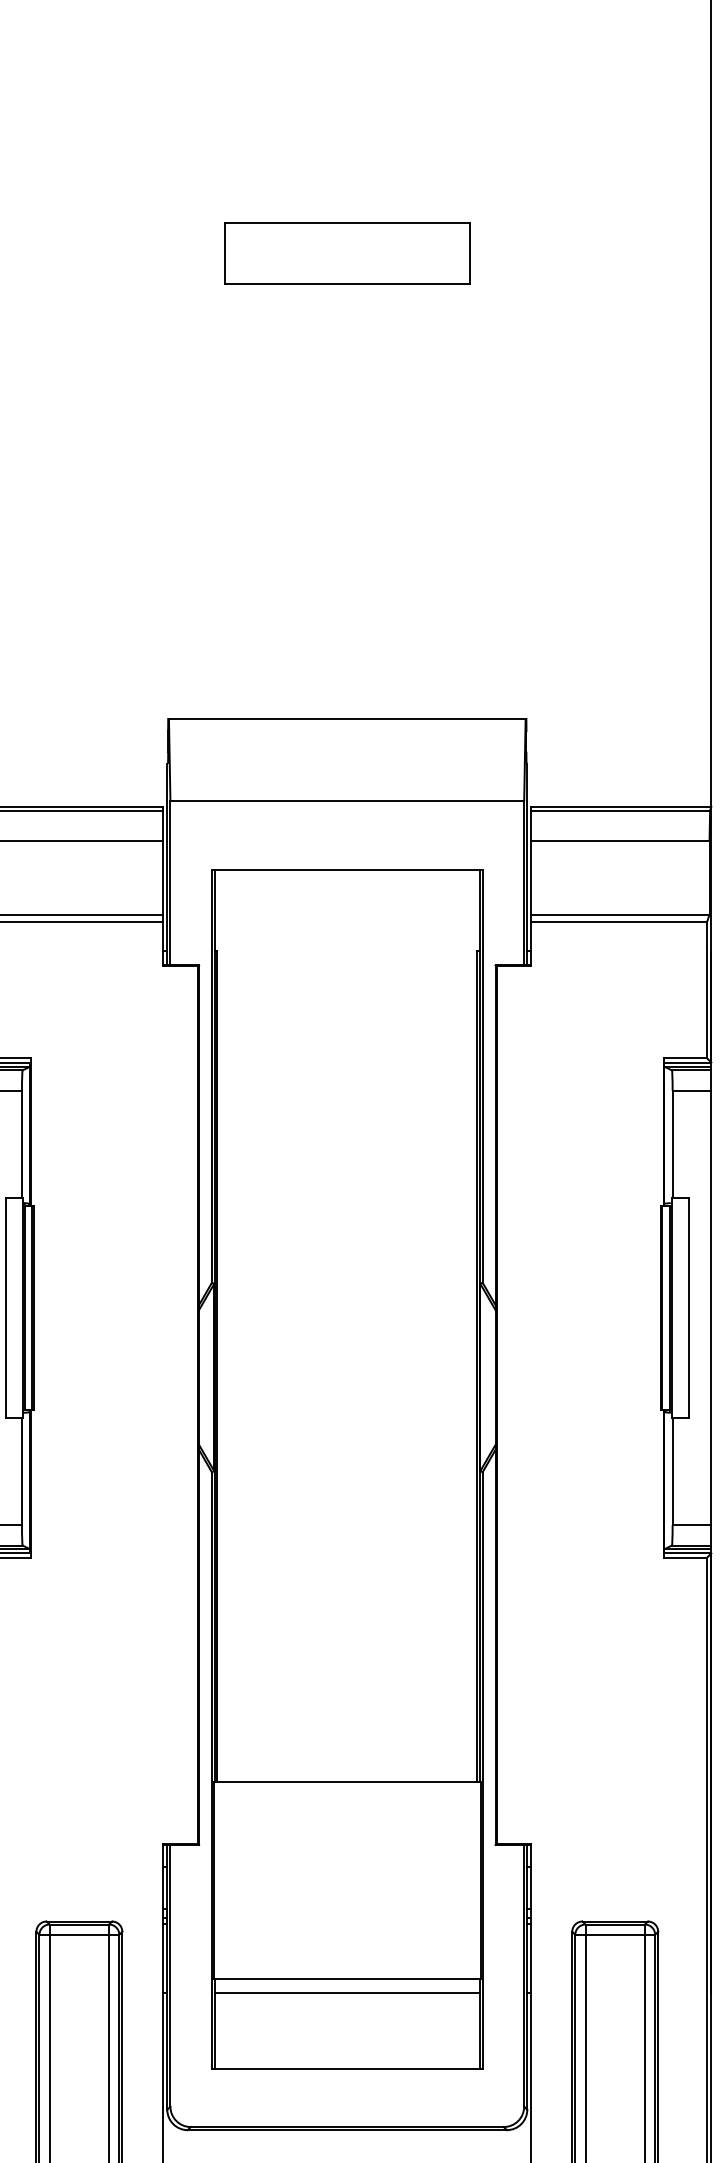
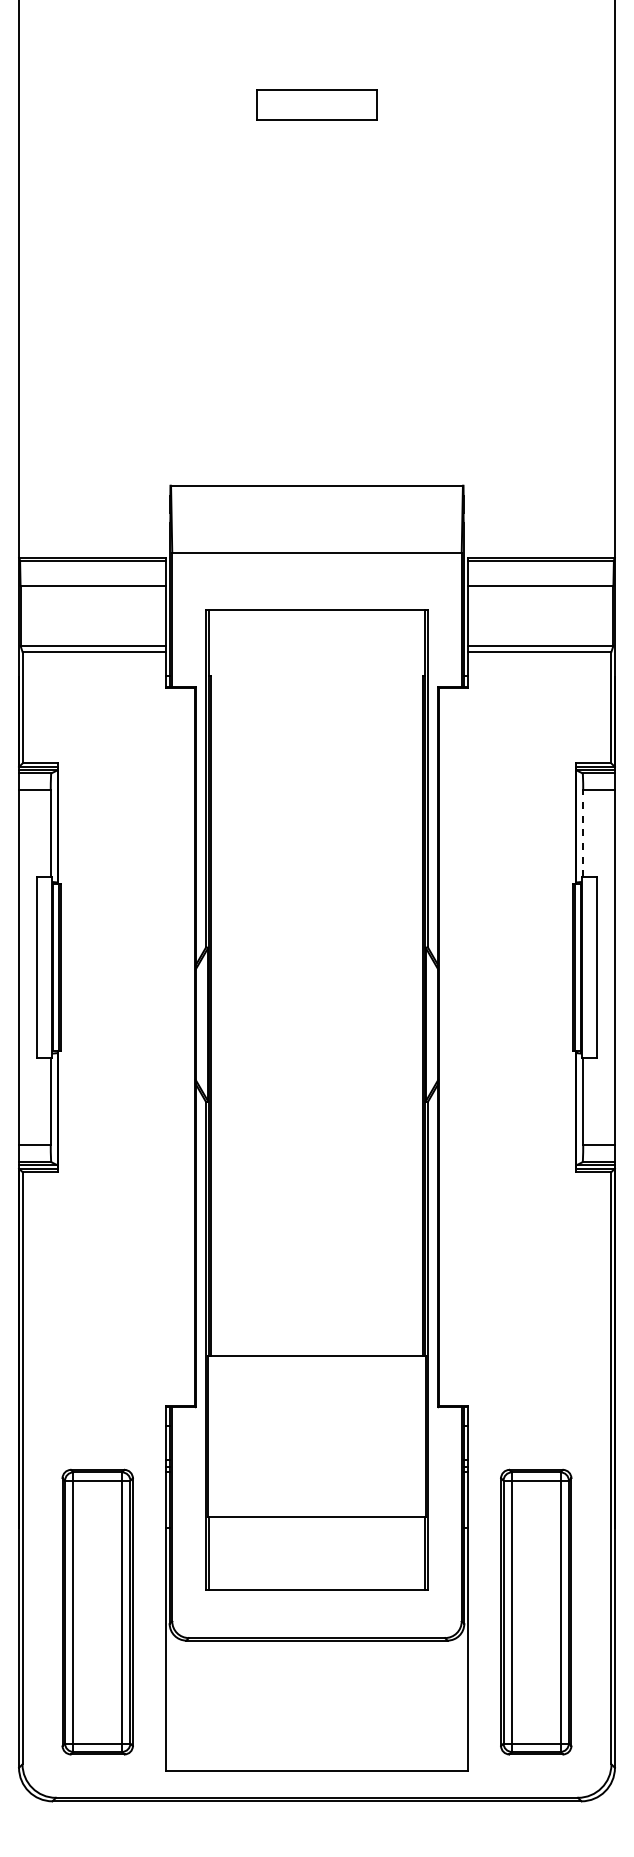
part: (346, 253) -> (316, 104), size x0.6
line: (672, 1143) -> (583, 833), solid -> dashed
line: (346, 1993) -> (316, 1528), removed

